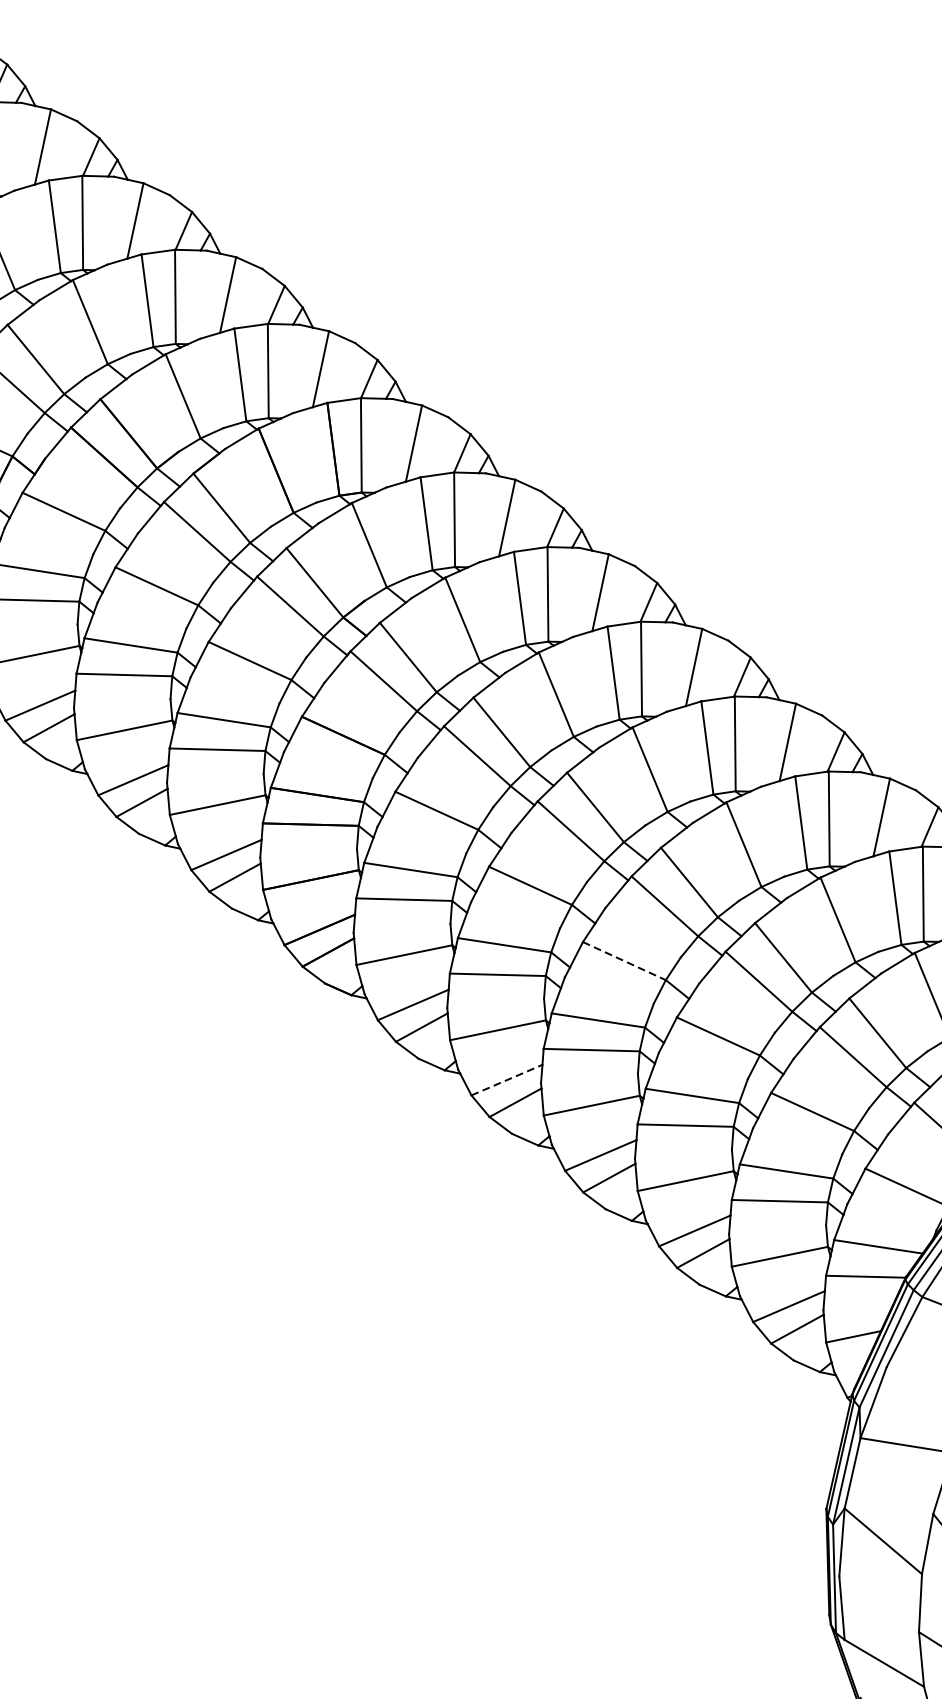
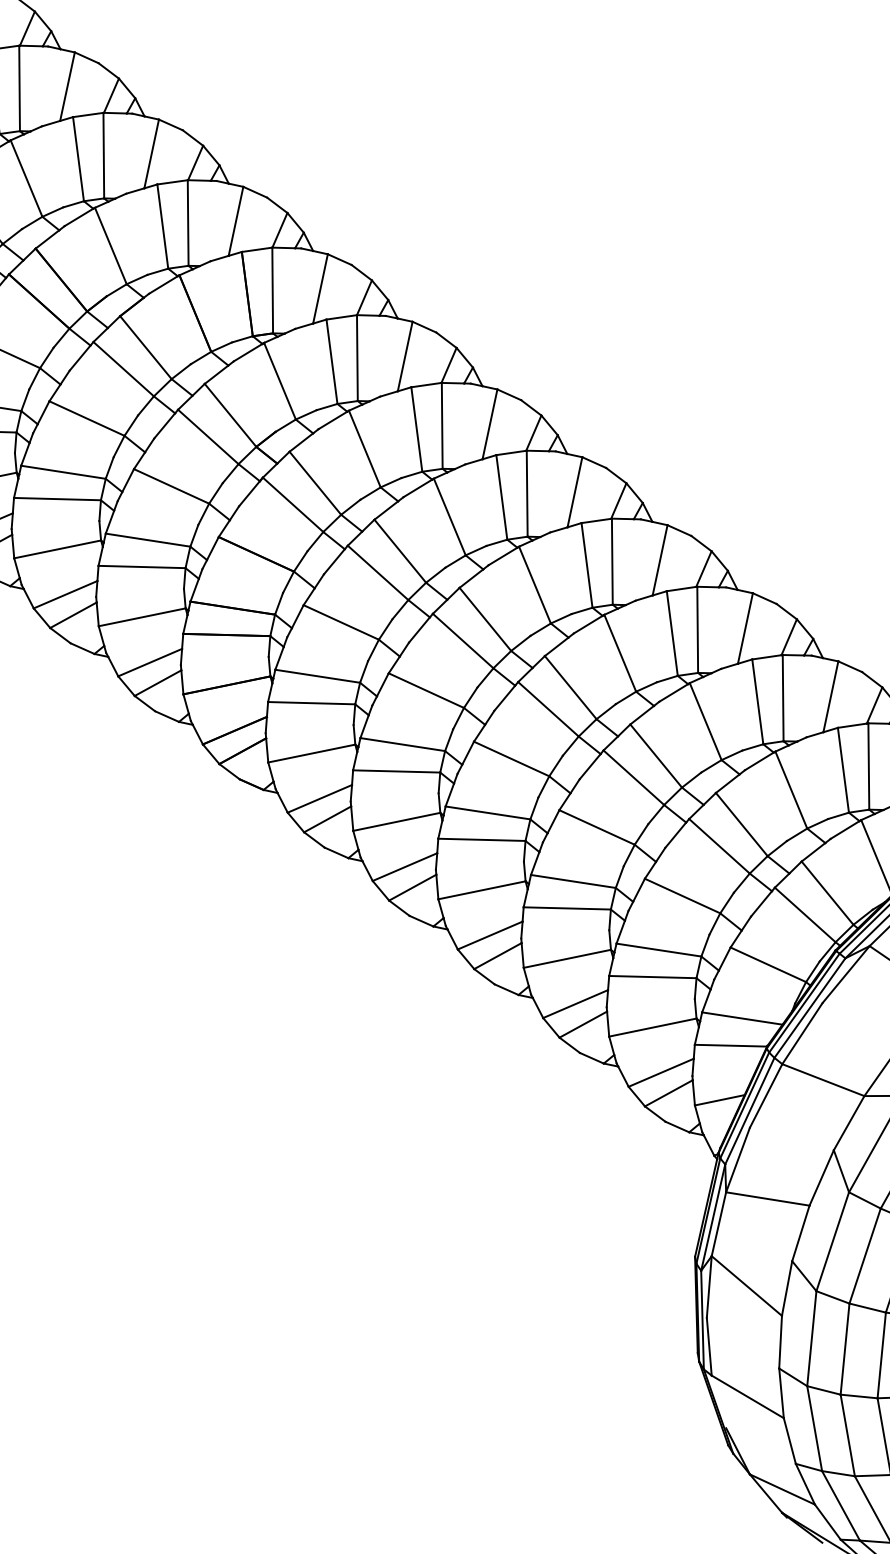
line: (625, 961) -> (512, 759), dashed -> solid
line: (507, 1079) -> (405, 866), dashed -> solid

